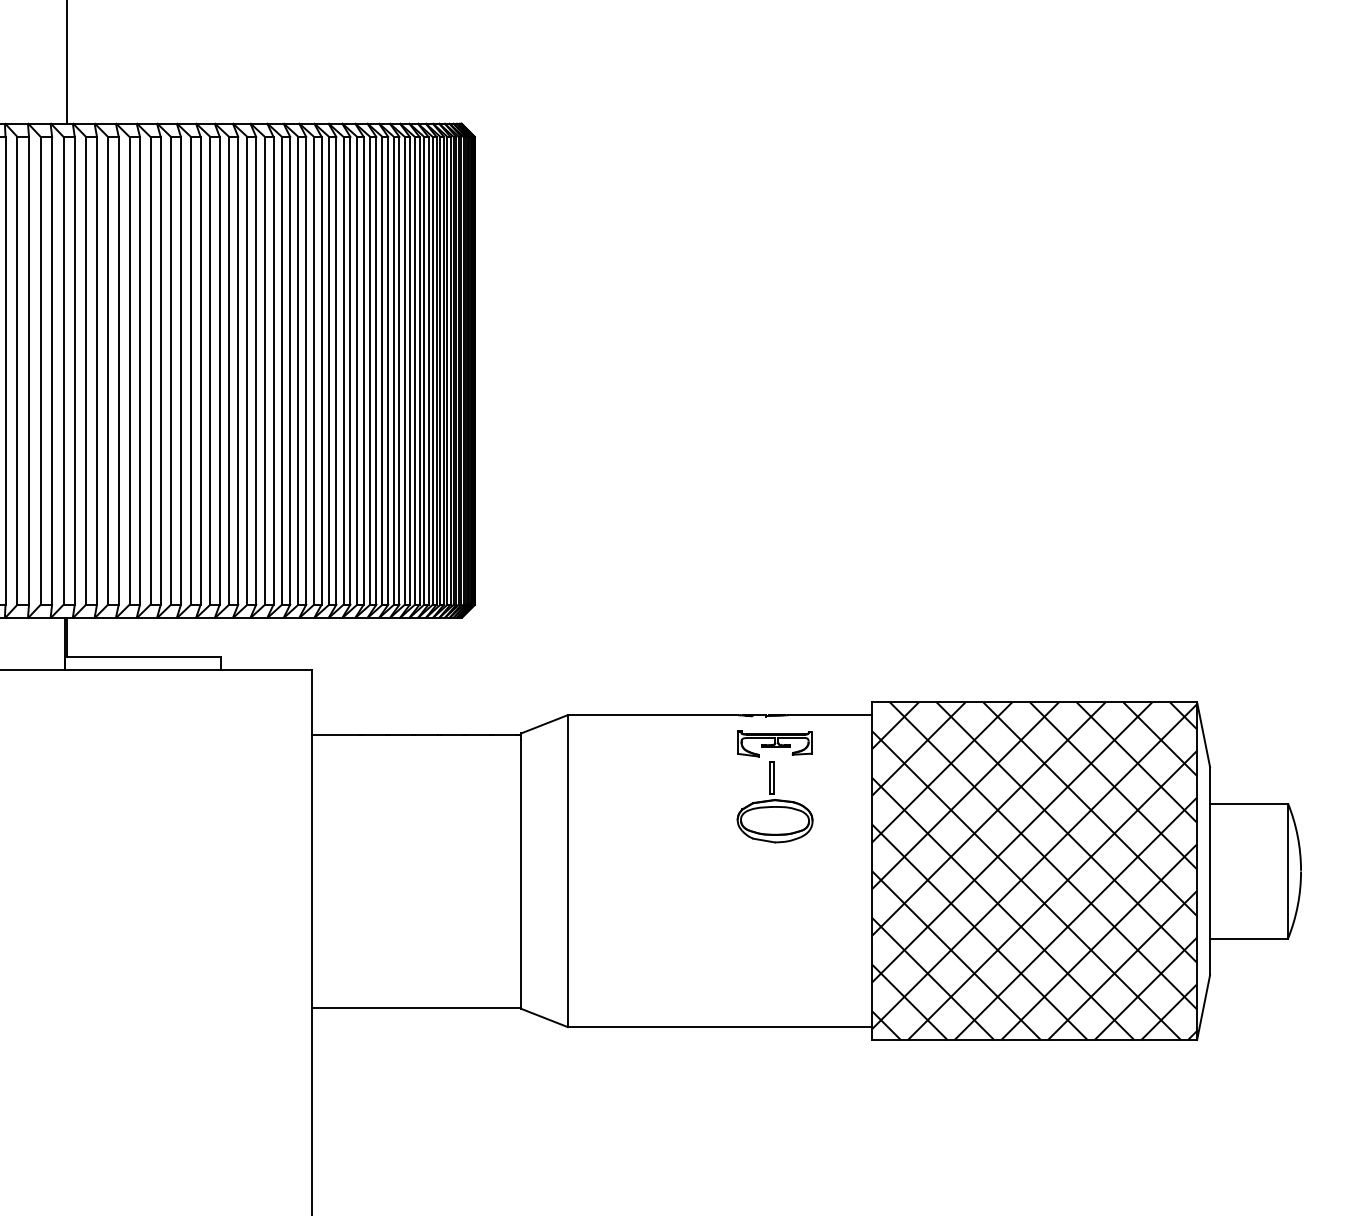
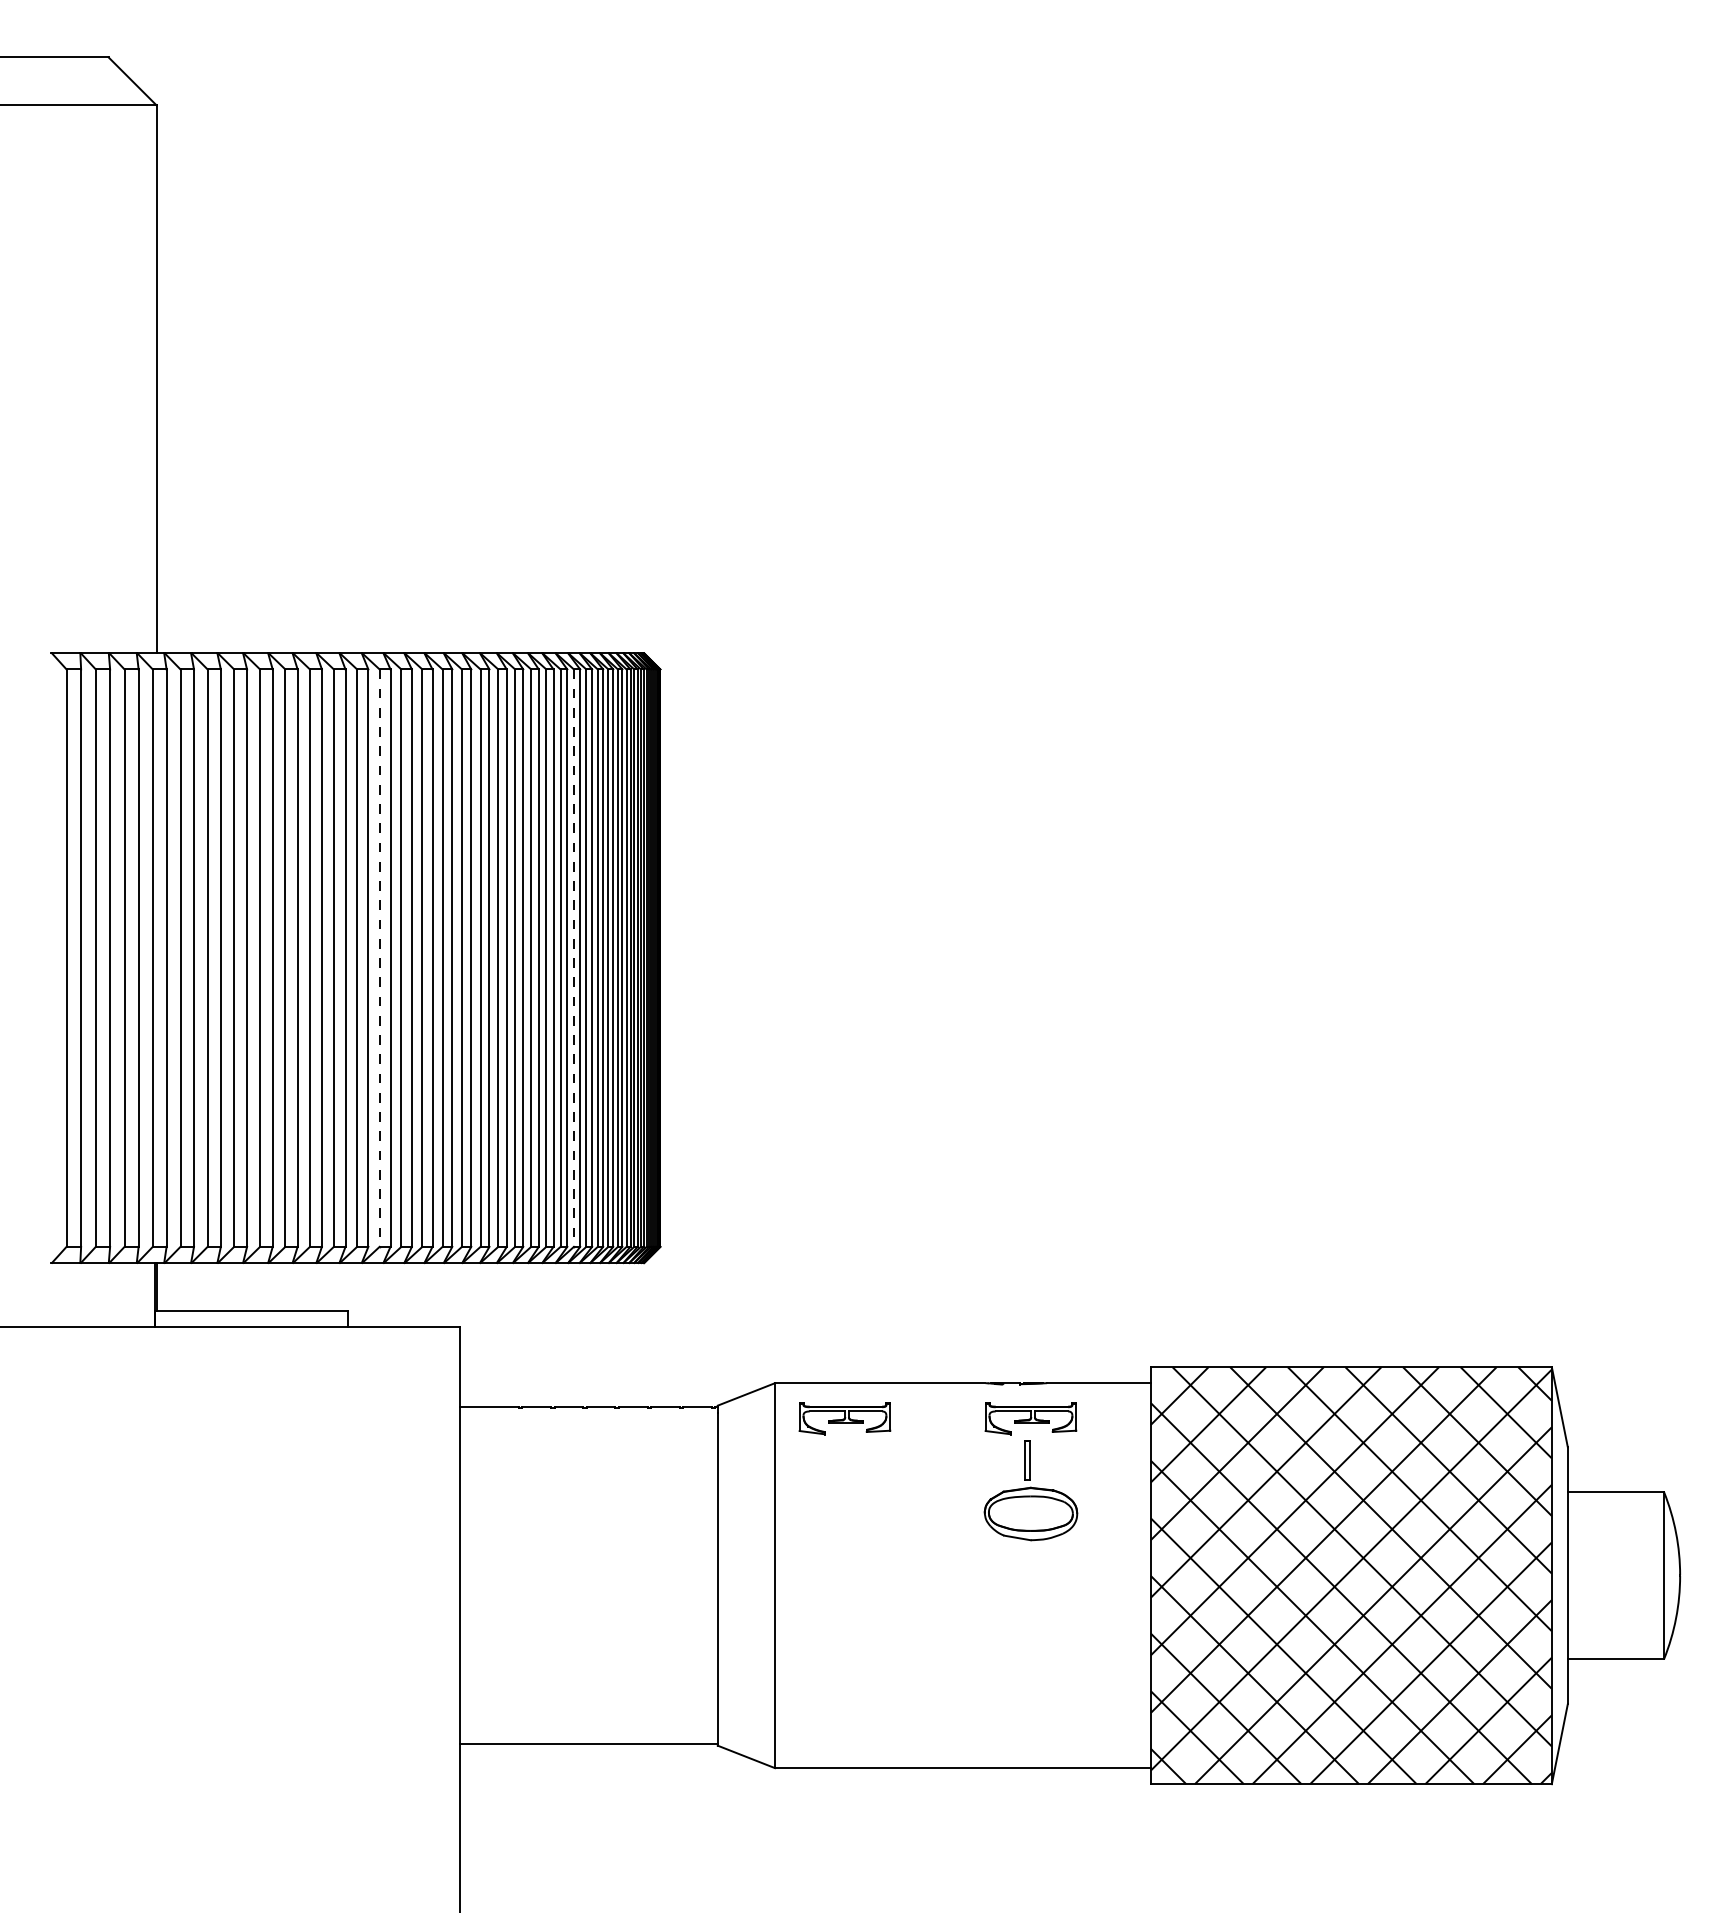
line: (247, 371) -> (379, 958), solid -> dashed
line: (404, 371) -> (573, 958), solid -> dashed
part: (624, 743) -> (844, 1418), added

